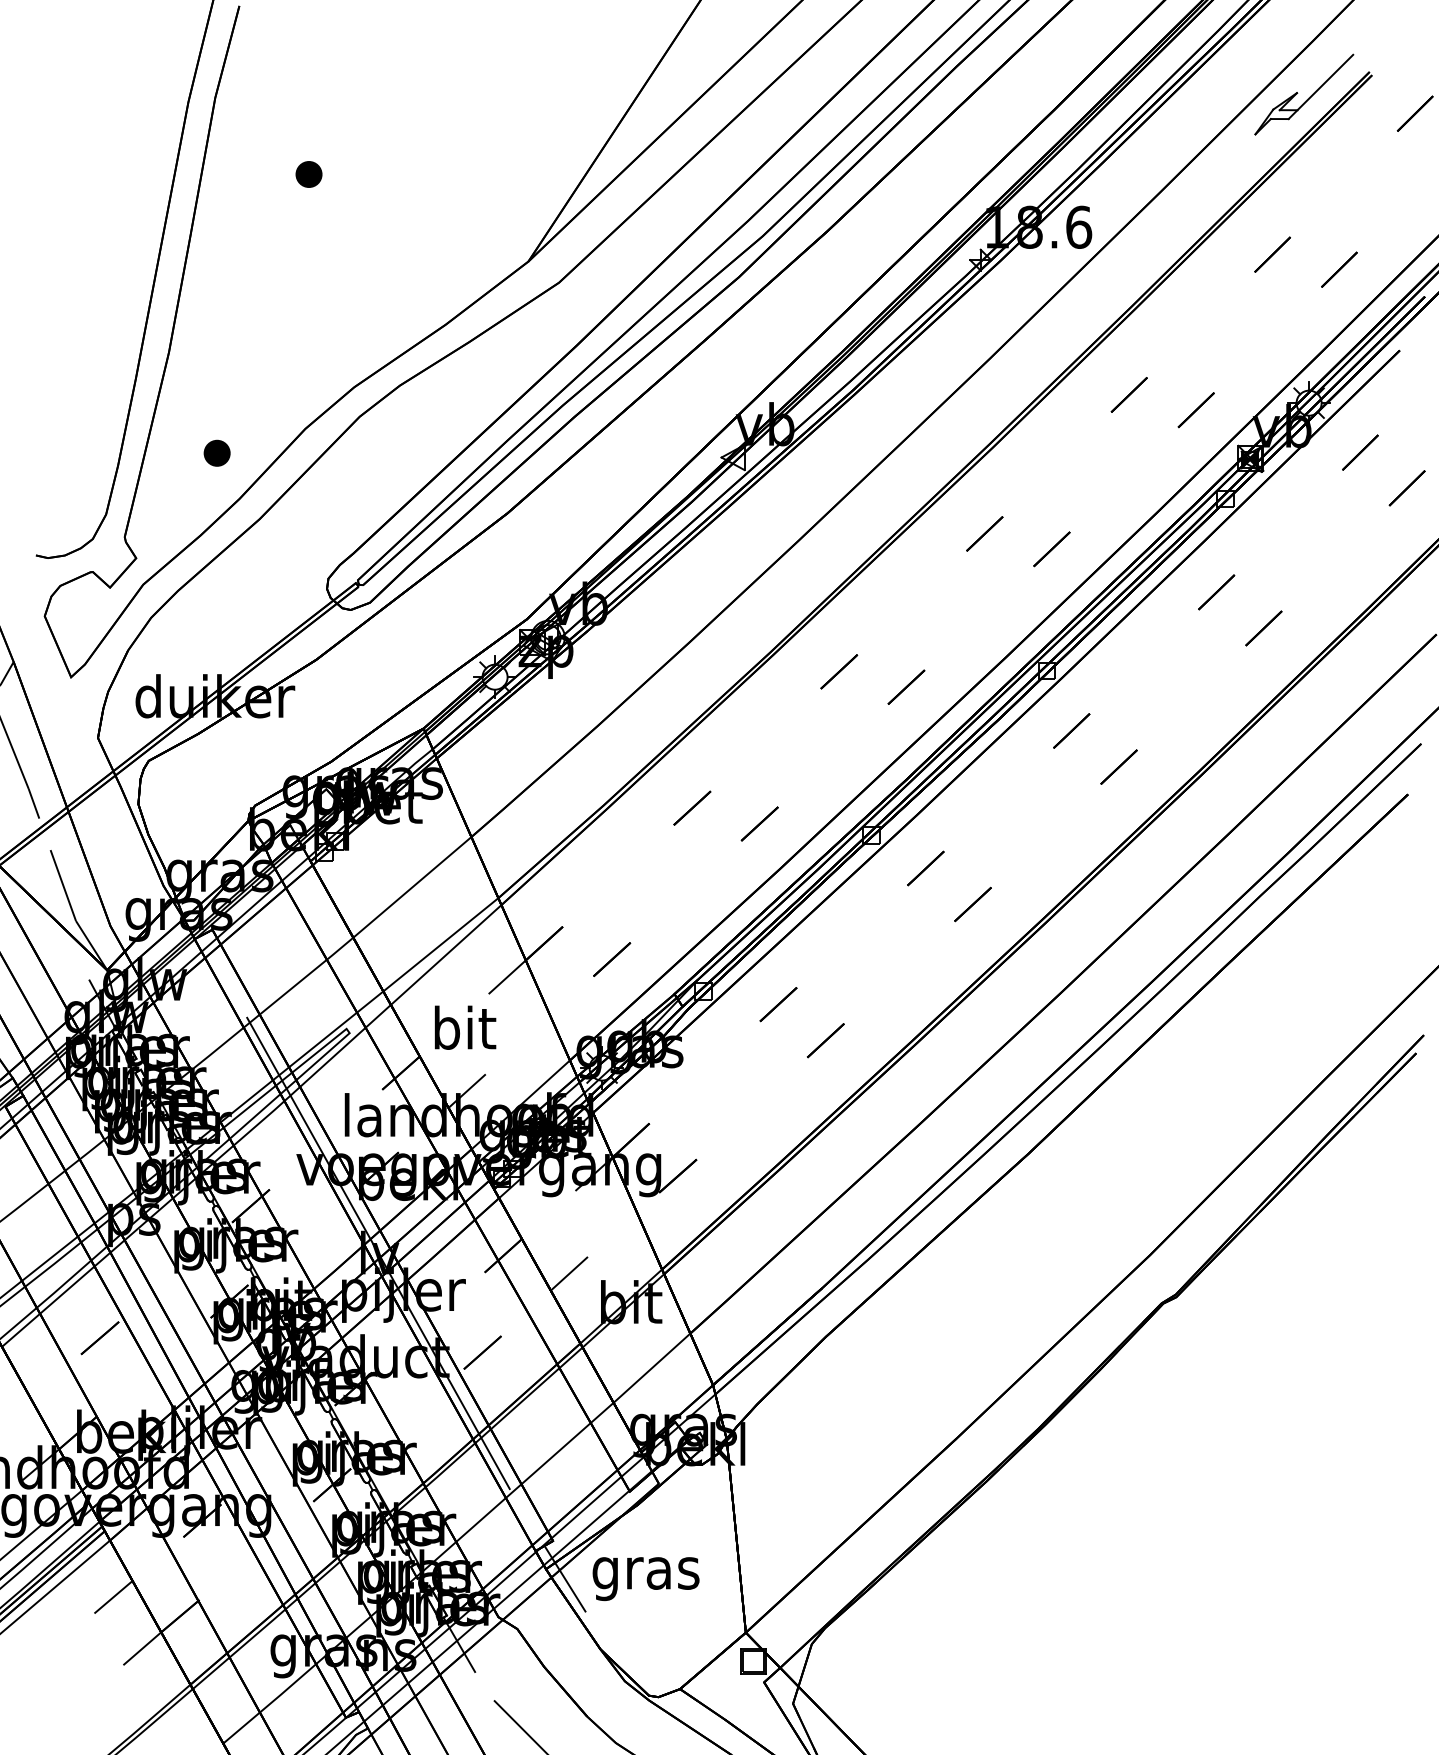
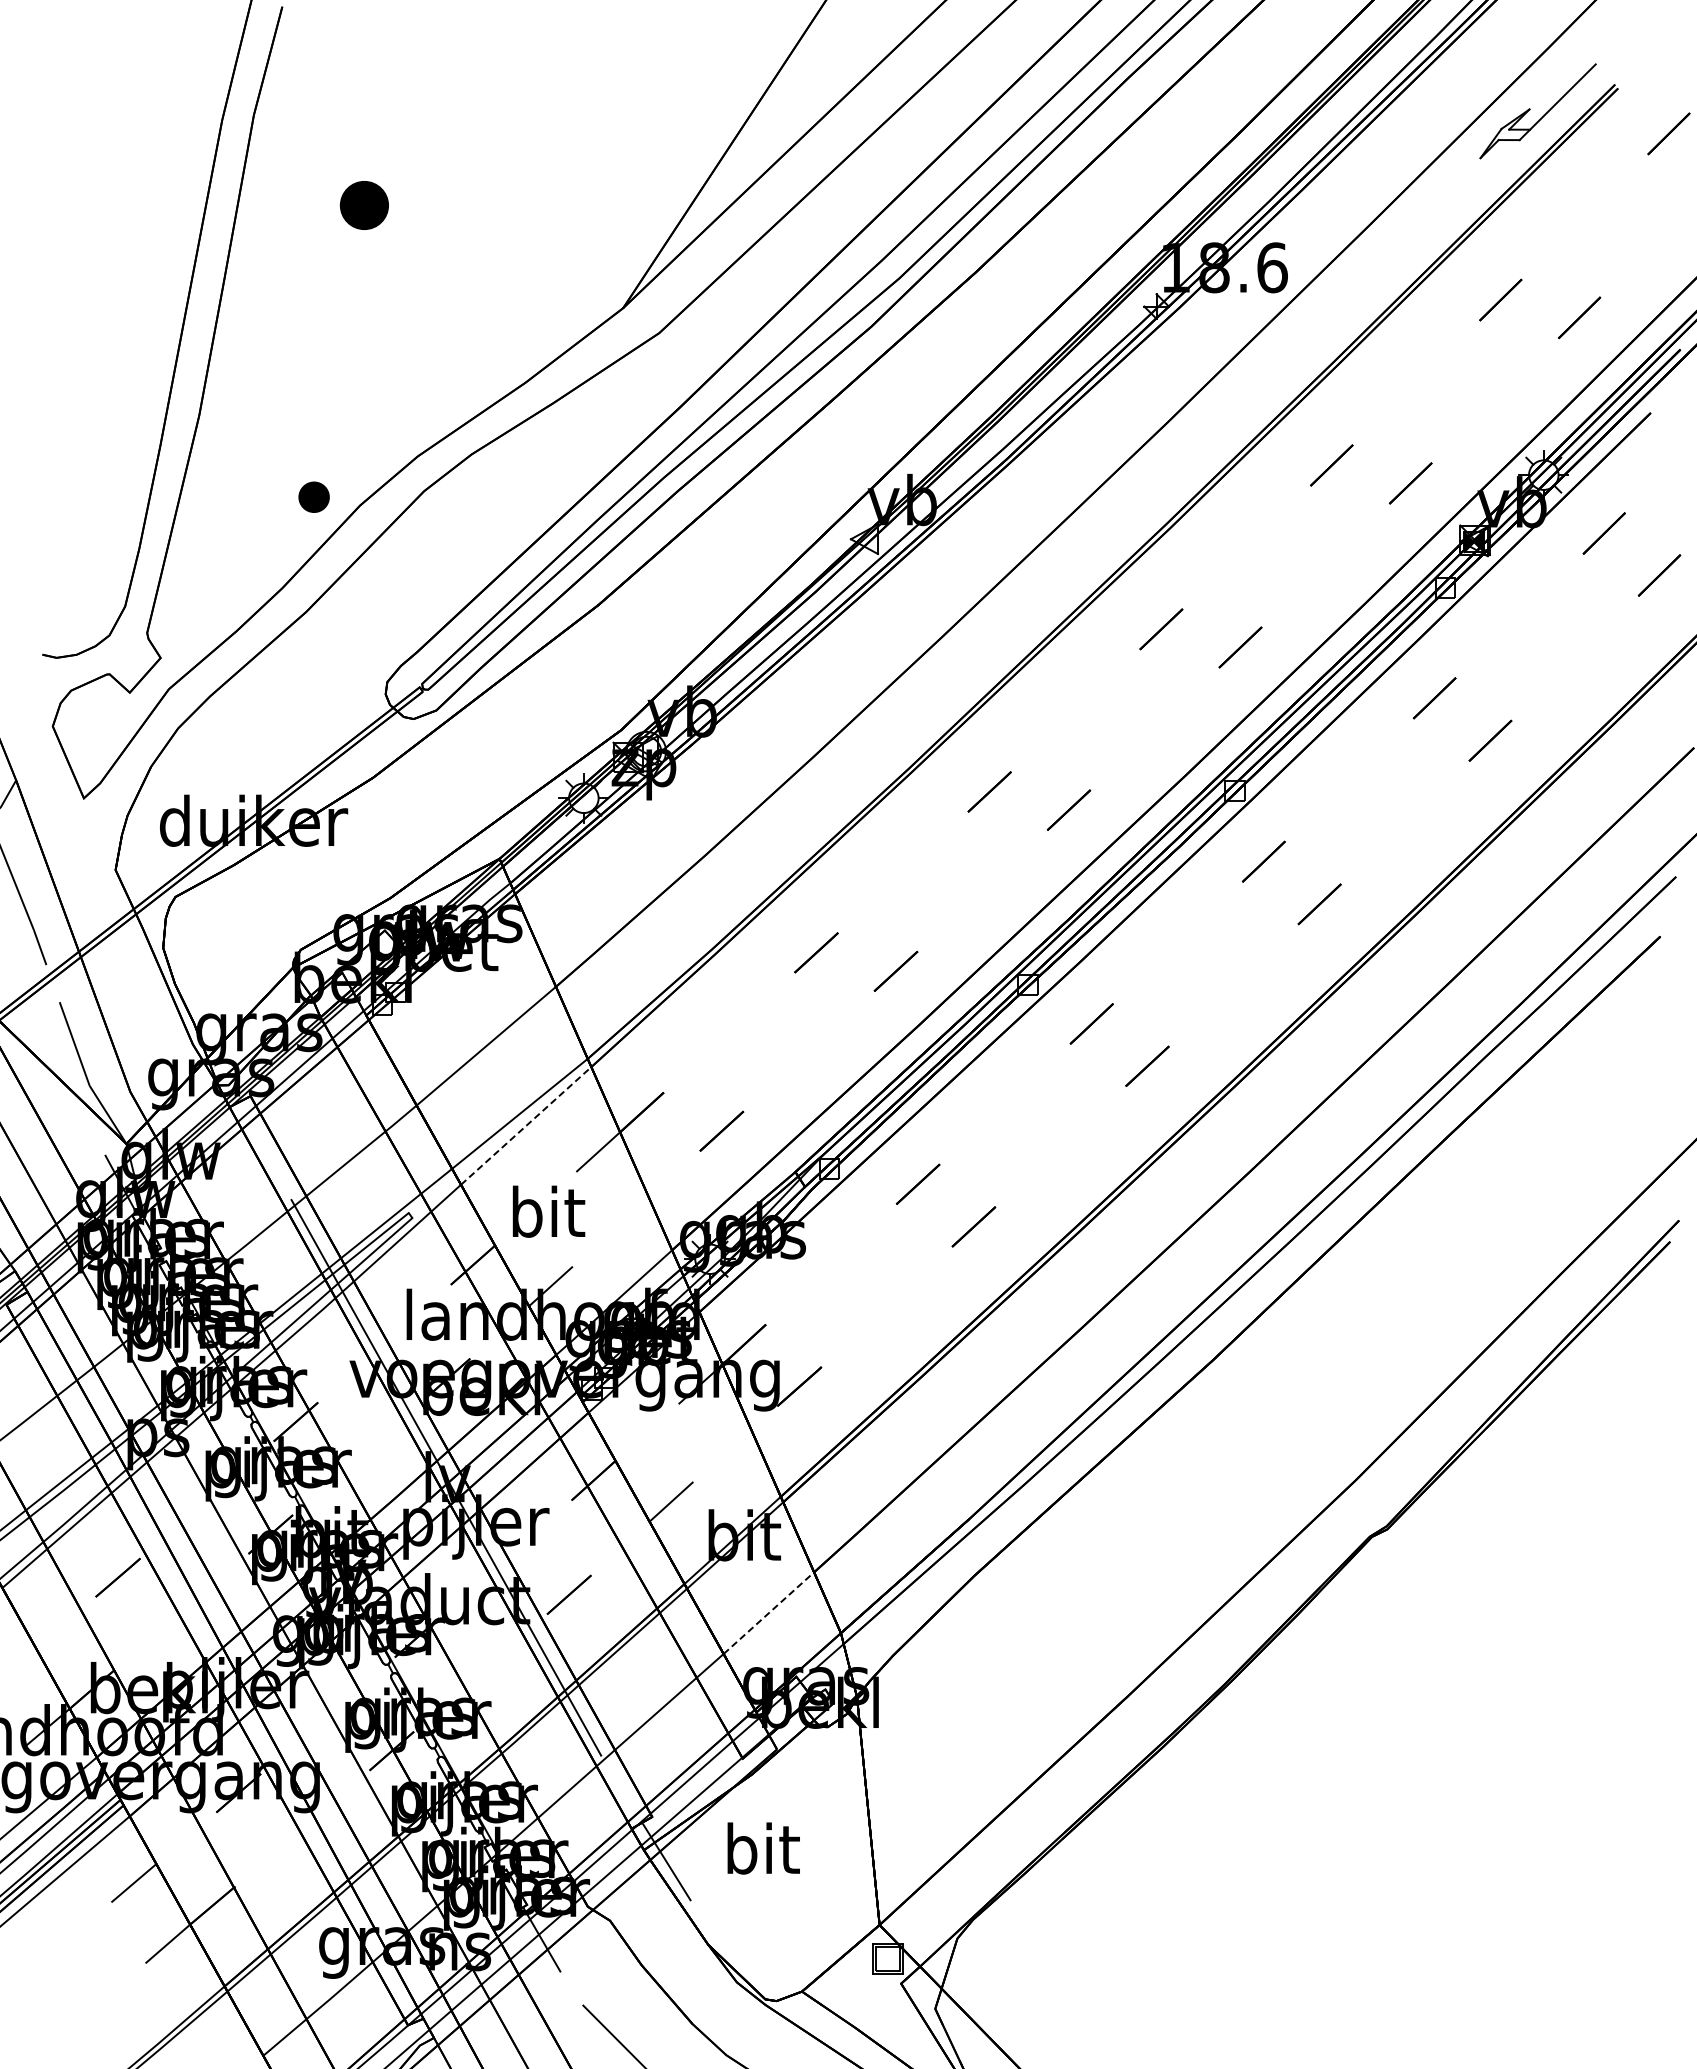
part: (309, 174) -> (364, 205), size x1.6
part: (216, 452) -> (313, 496), moved
line: (446, 954) -> (526, 1125), solid -> dashed
line: (651, 1368) -> (768, 1613), solid -> dashed
text: (645, 1572) -> (761, 1854), gras -> bit

